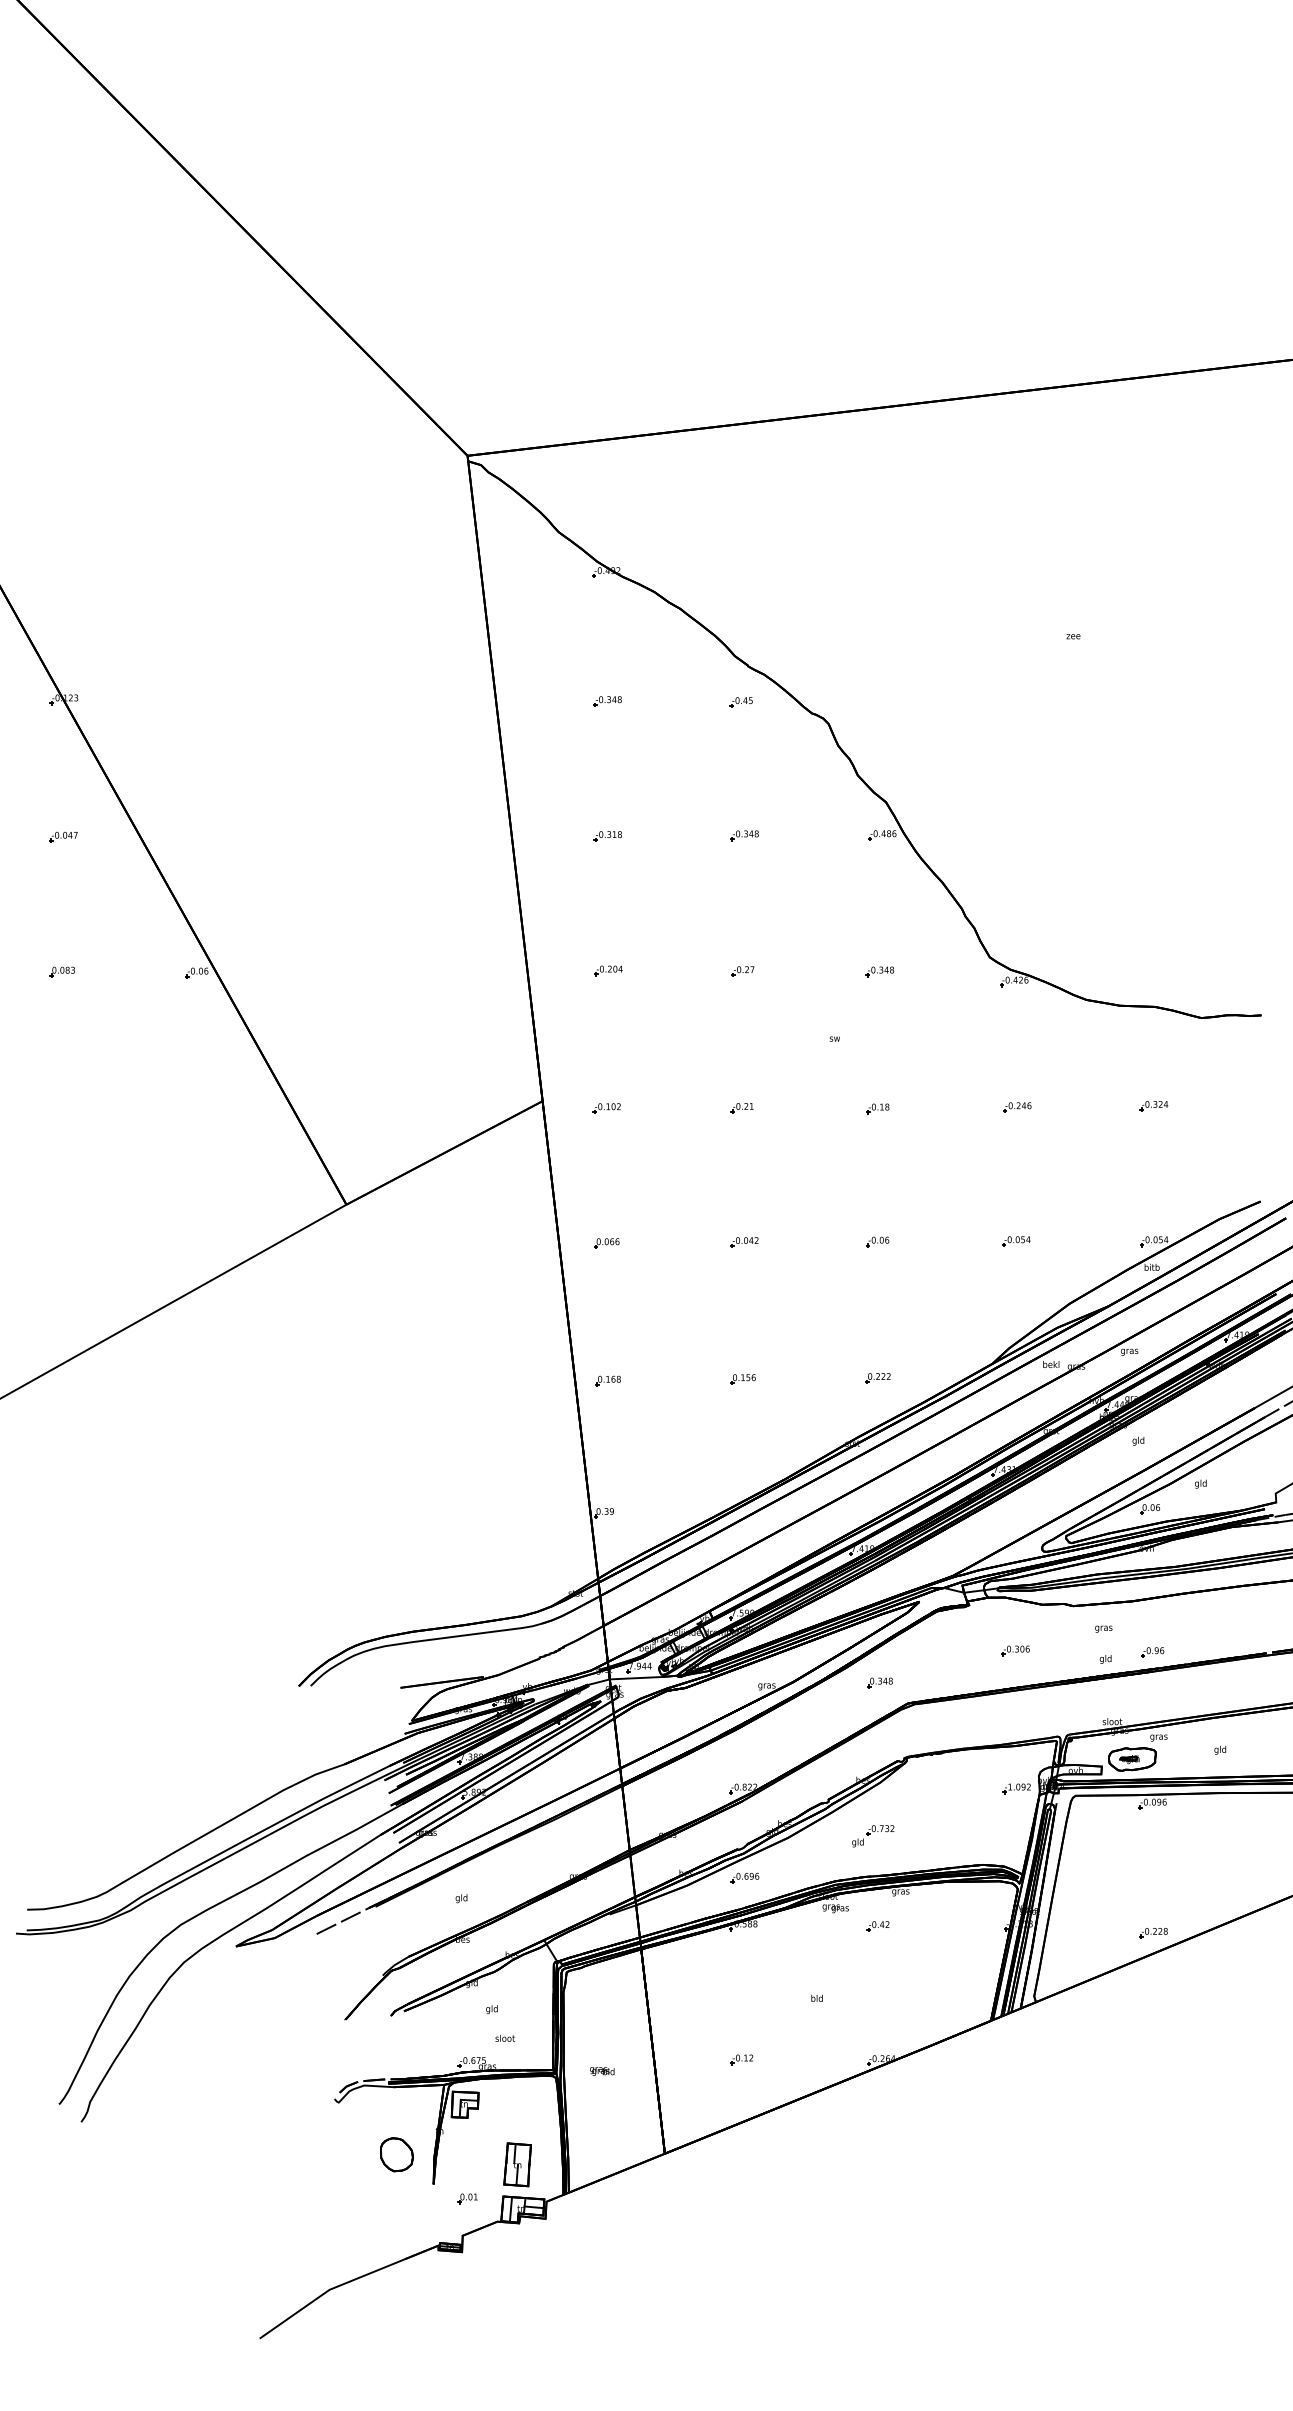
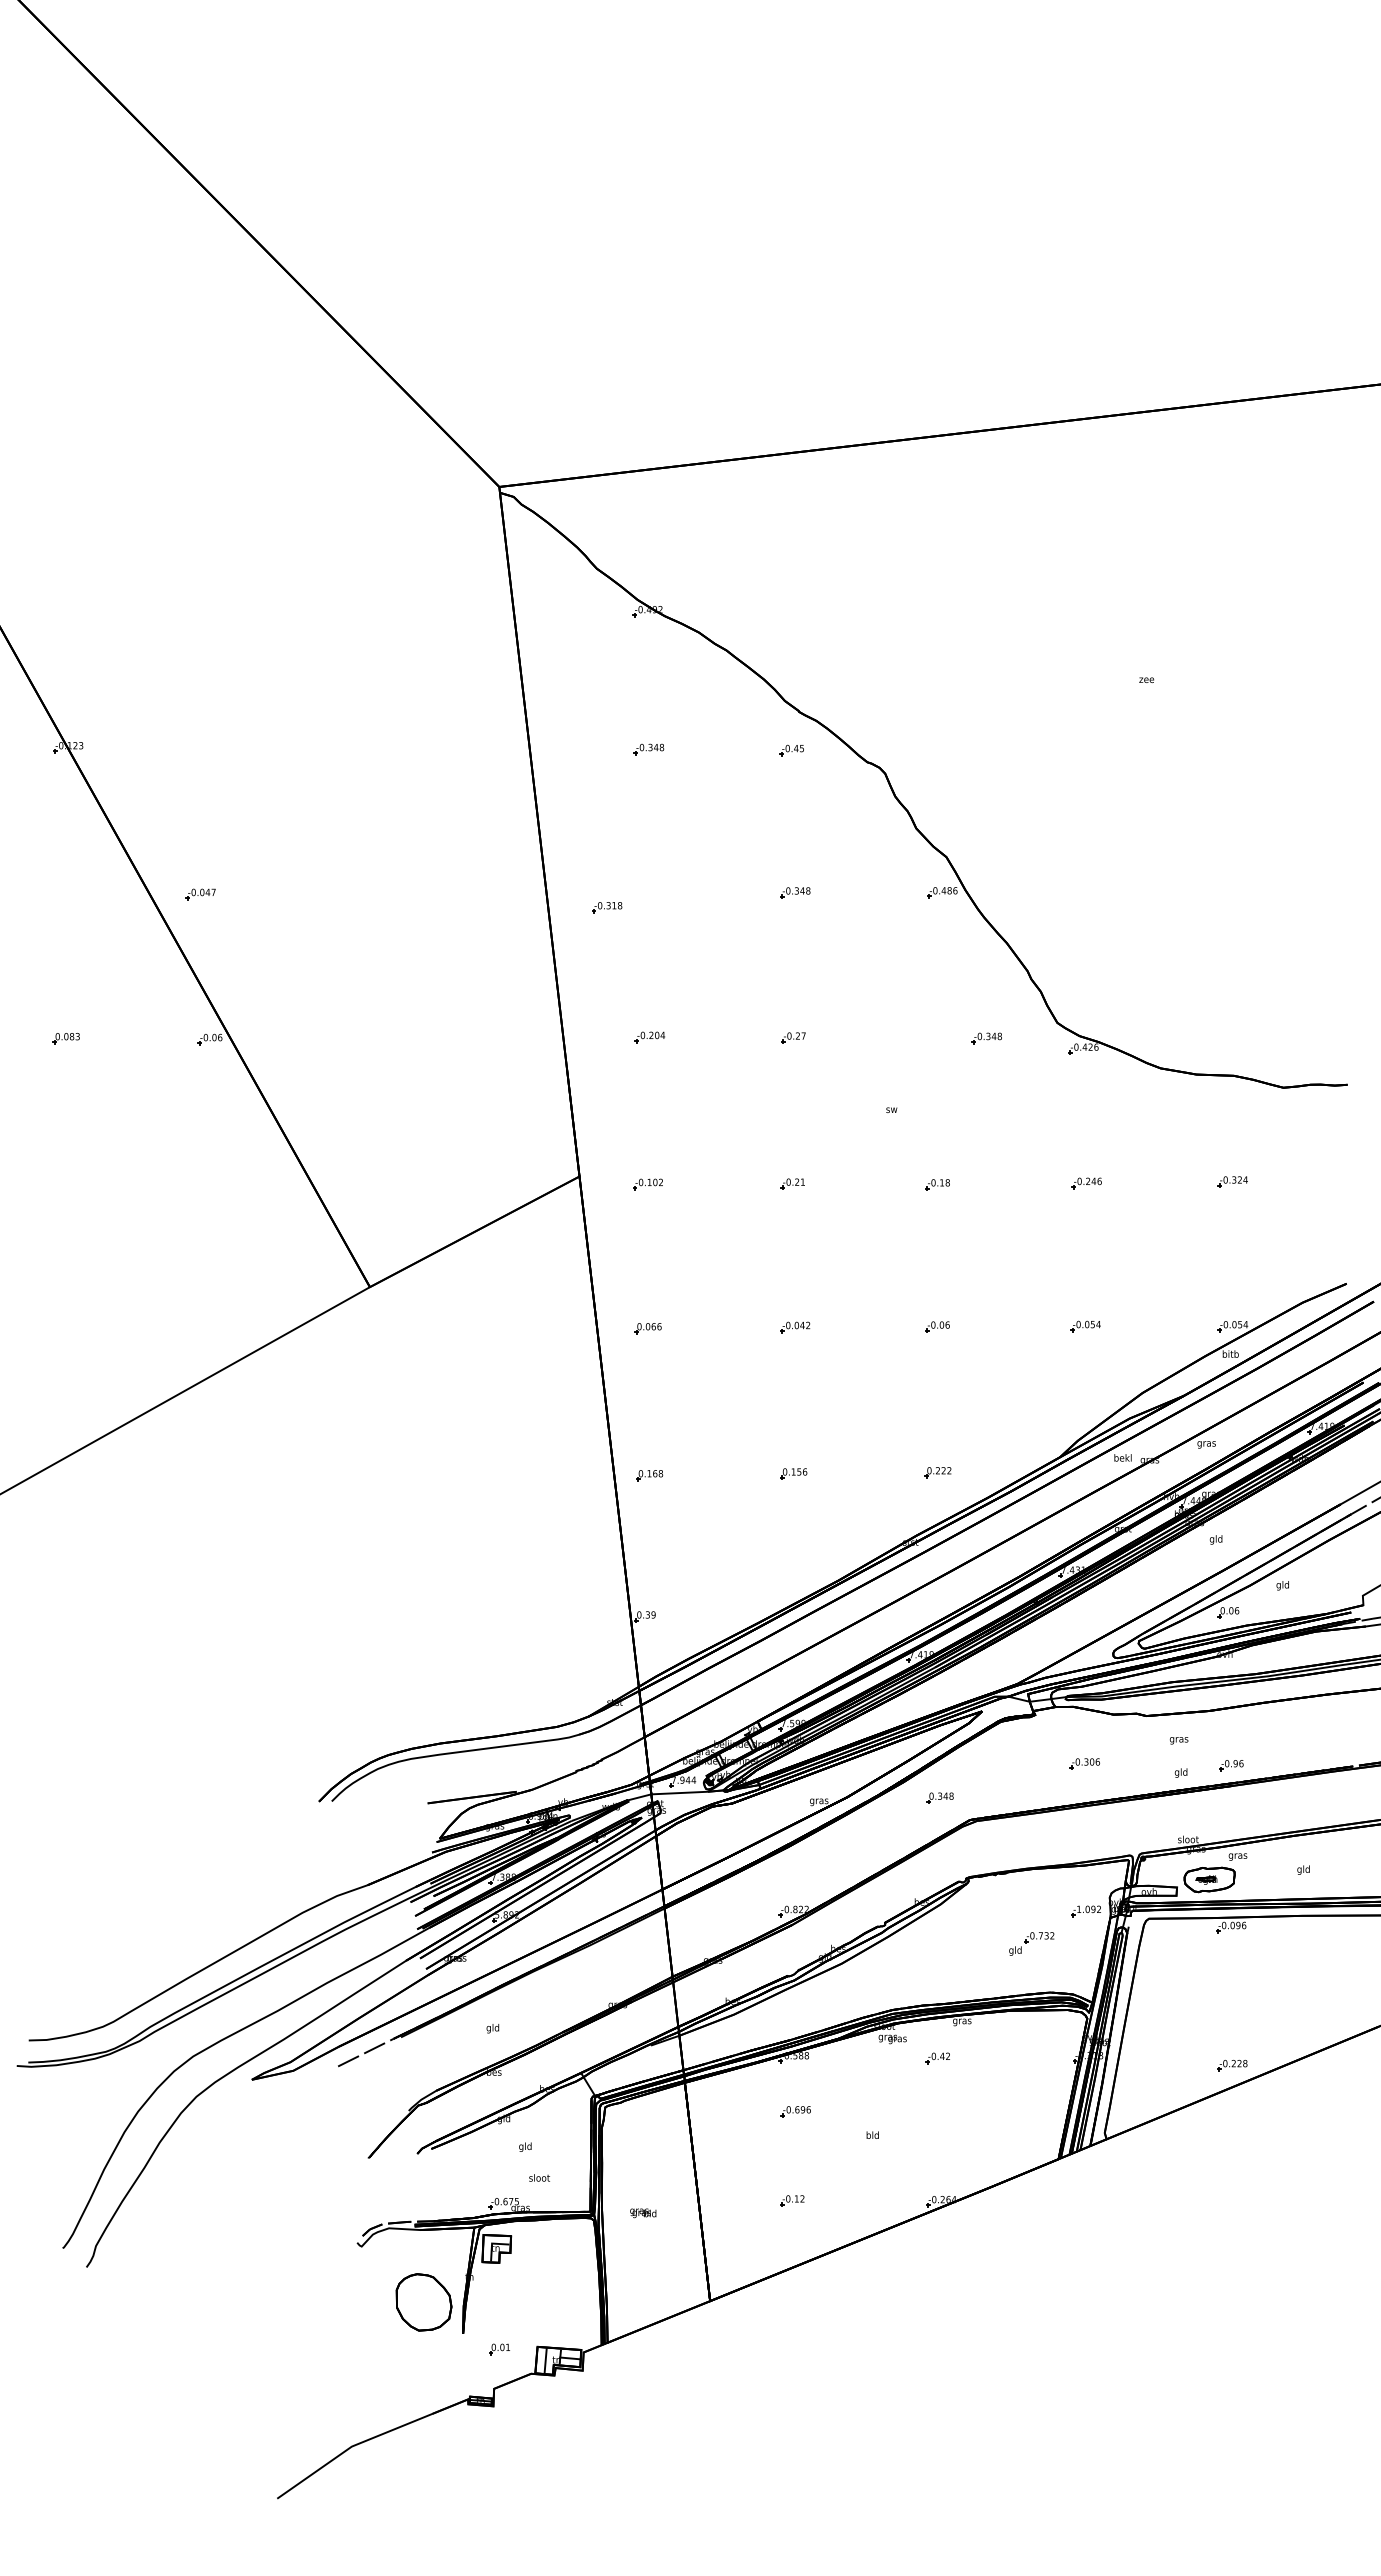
part: (608, 836) -> (607, 907), moved
part: (63, 837) -> (200, 894), moved
part: (879, 971) -> (986, 1038), moved
part: (872, 1835) -> (1031, 1943), moved
part: (744, 1877) -> (795, 2111), moved
part: (396, 2154) -> (423, 2301), size x1.6
part: (517, 2164) -> (552, 2312), removed

